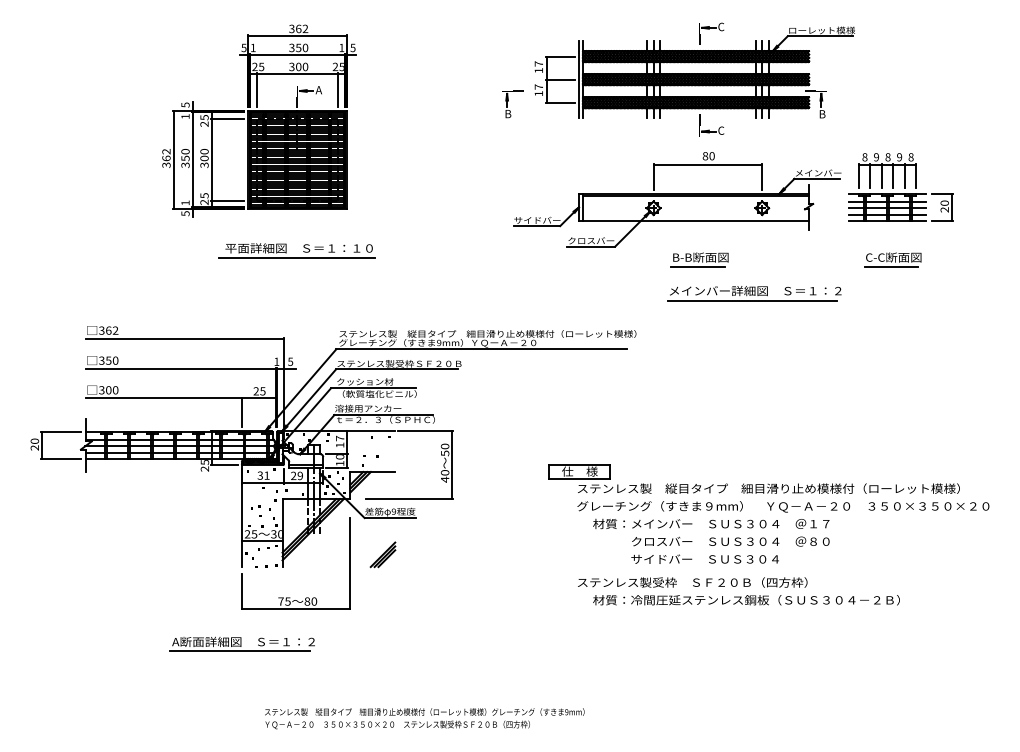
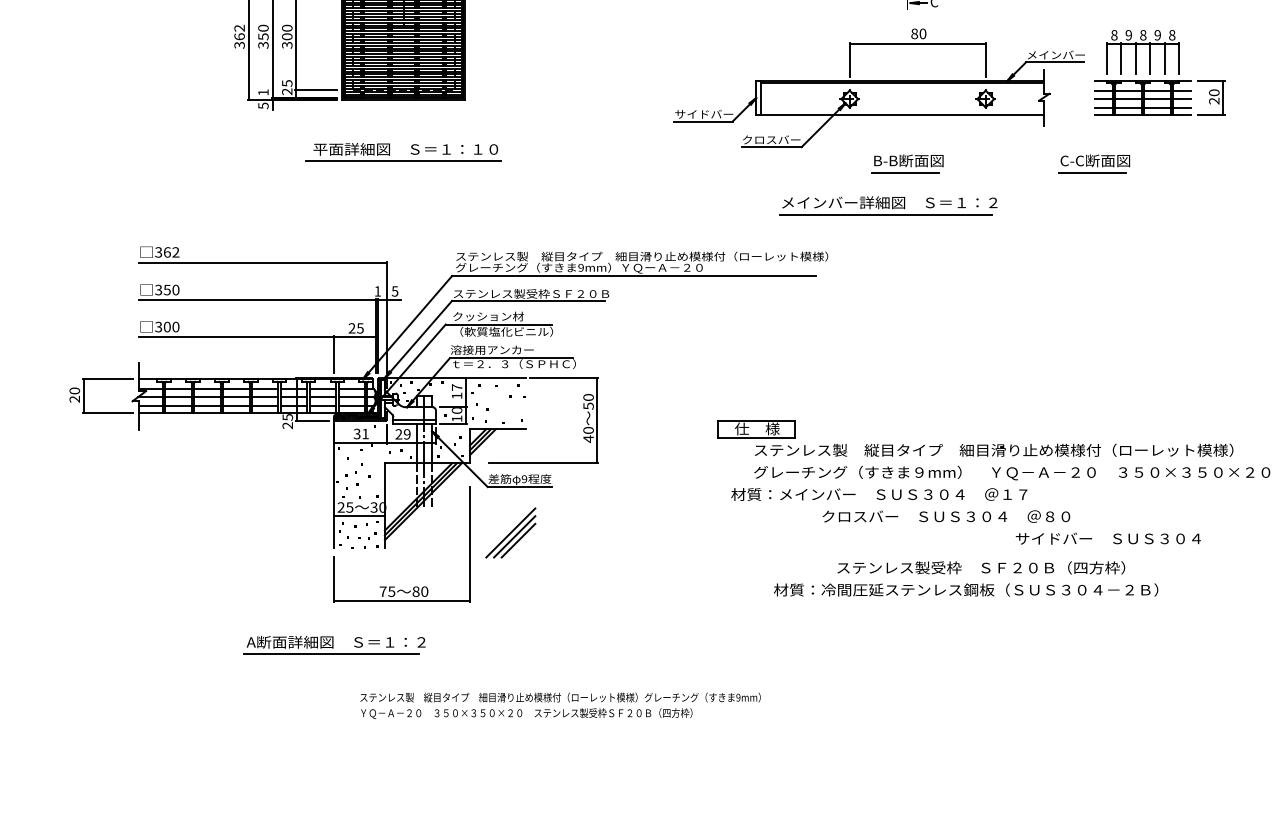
part: (892, 259) -> (1093, 163), moved
part: (754, 293) -> (888, 205), moved
text: (711, 523) -> (879, 493), moved
part: (382, 554) -> (510, 532), size x1.6
text: (704, 558) -> (1107, 537), moved
text: (692, 582) -> (981, 567), moved
text: (424, 718) -> (560, 705), moved

